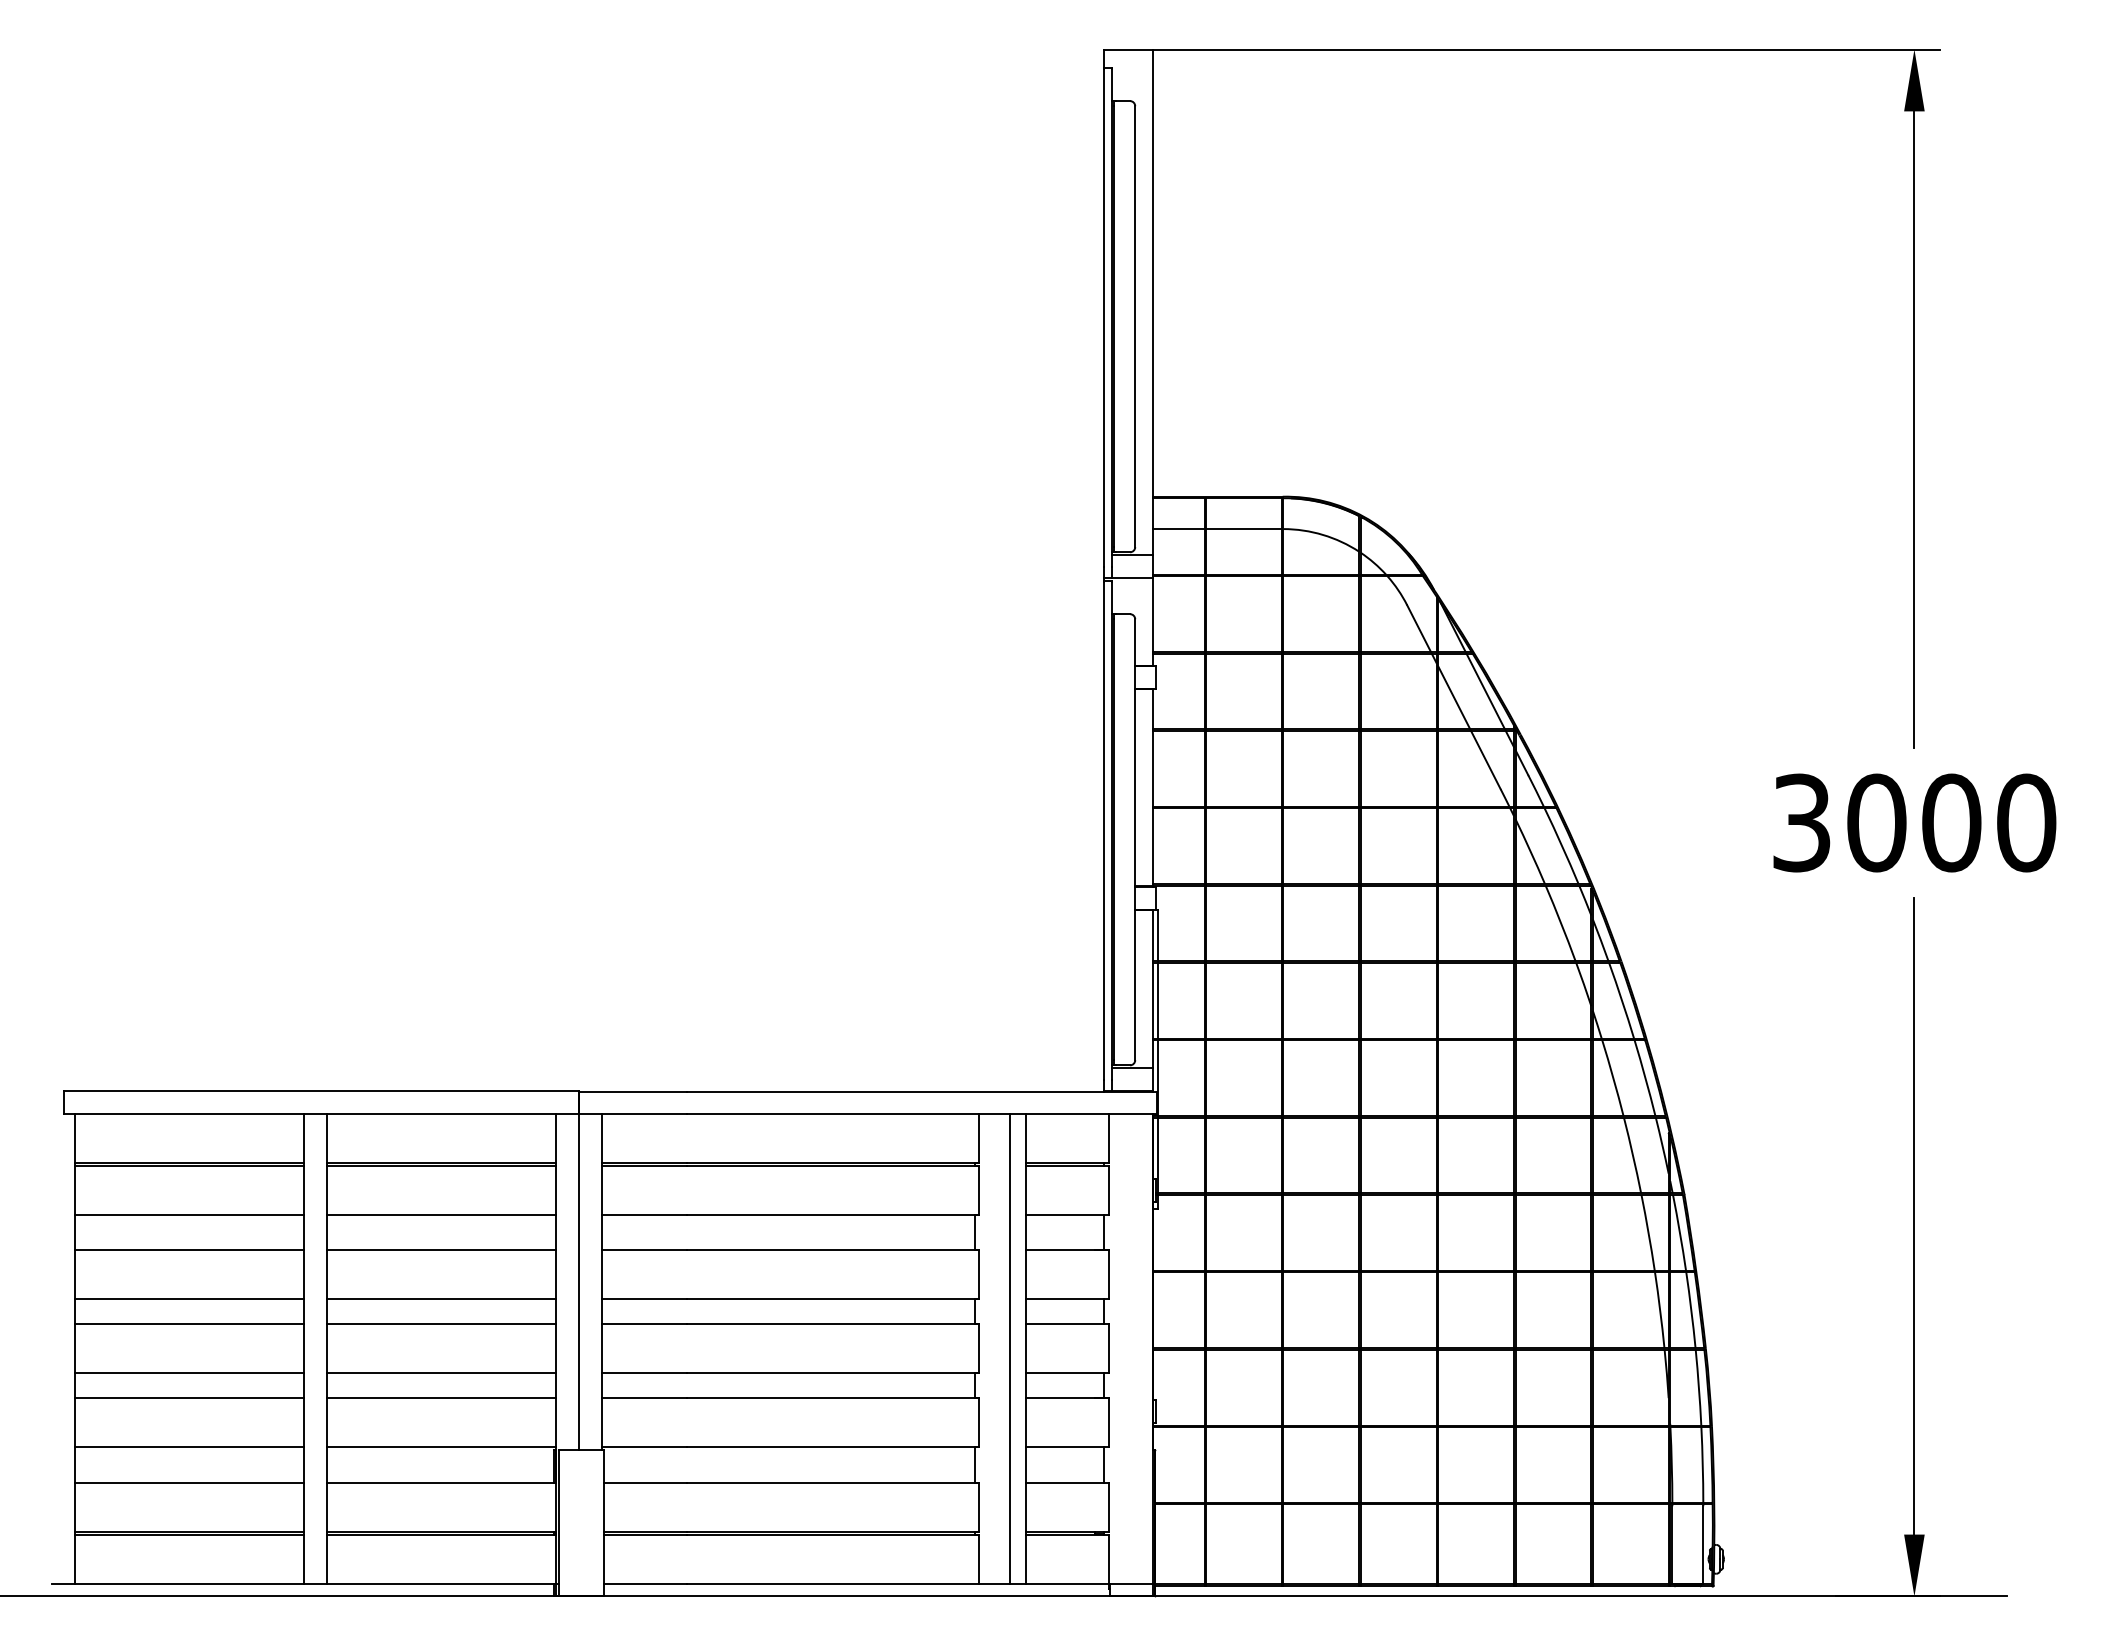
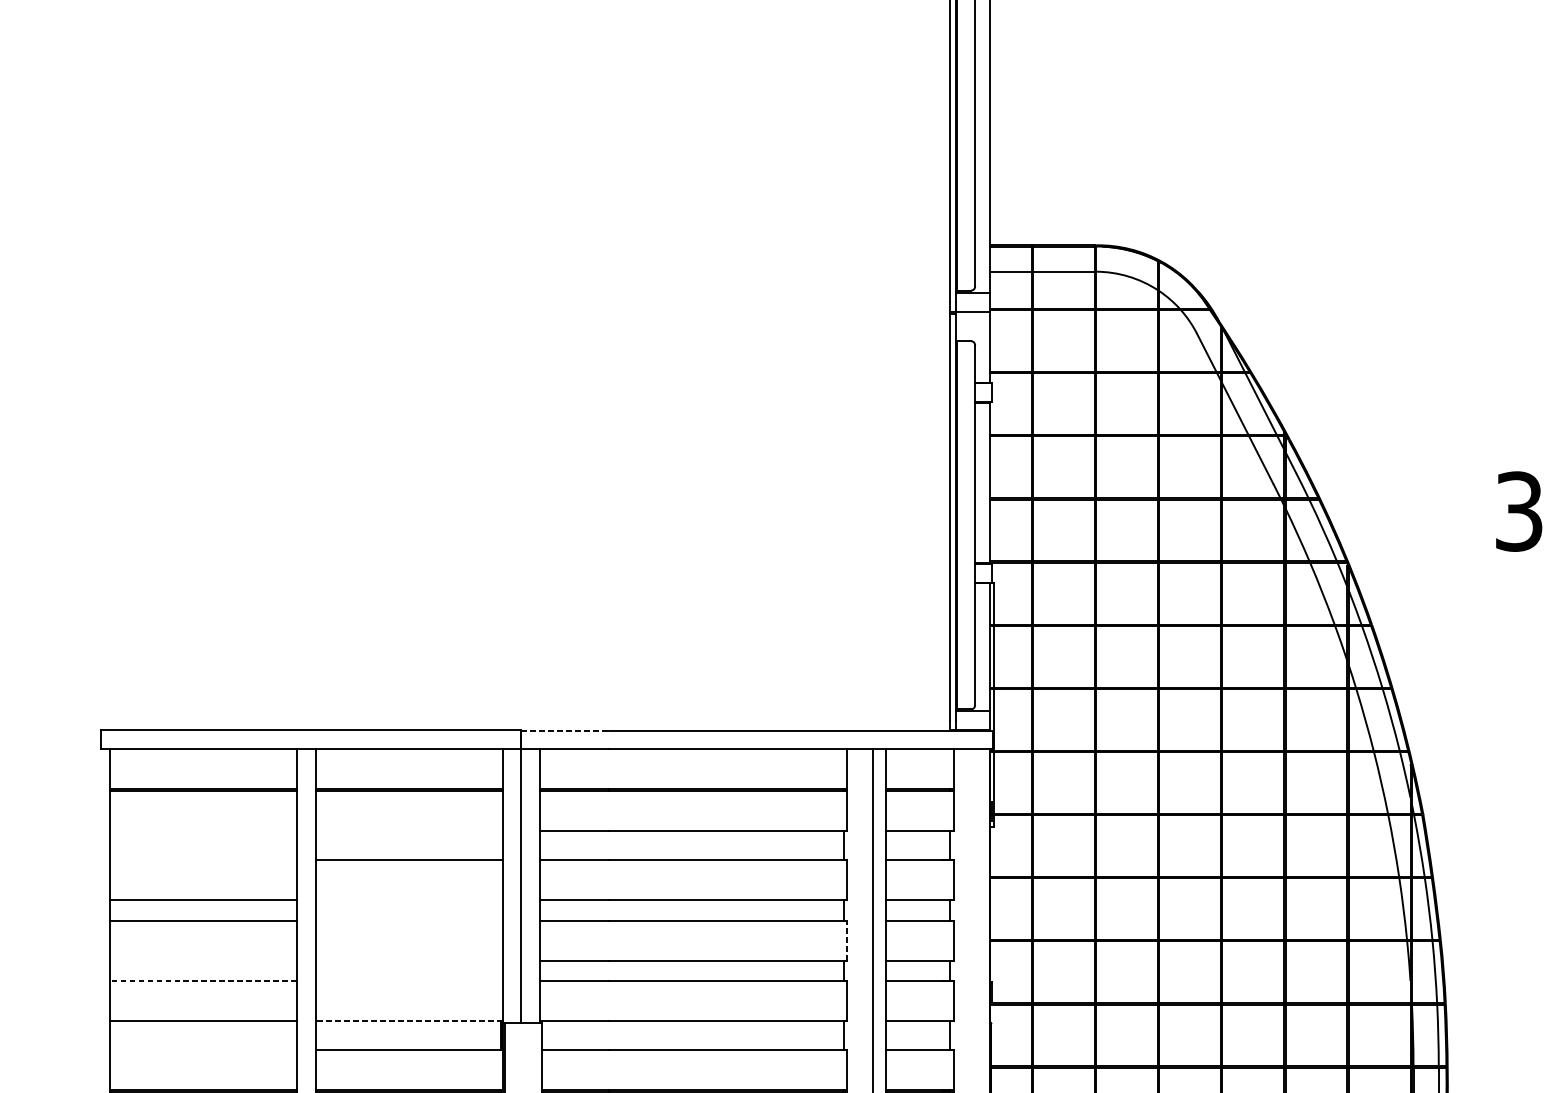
line: (633, 1092) -> (565, 731), solid -> dashed
line: (189, 1214) -> (203, 831), removed
line: (441, 1214) -> (409, 831), removed
line: (189, 1249) -> (203, 859), removed
line: (441, 1298) -> (409, 899), removed
line: (441, 1324) -> (409, 920), removed
line: (978, 1348) -> (847, 940), solid -> dashed
line: (189, 1373) -> (203, 960), removed
line: (441, 1373) -> (409, 960), removed
line: (189, 1398) -> (203, 981), solid -> dashed
line: (441, 1398) -> (409, 981), removed
line: (441, 1447) -> (409, 1021), solid -> dashed
line: (189, 1483) -> (203, 1050), removed

